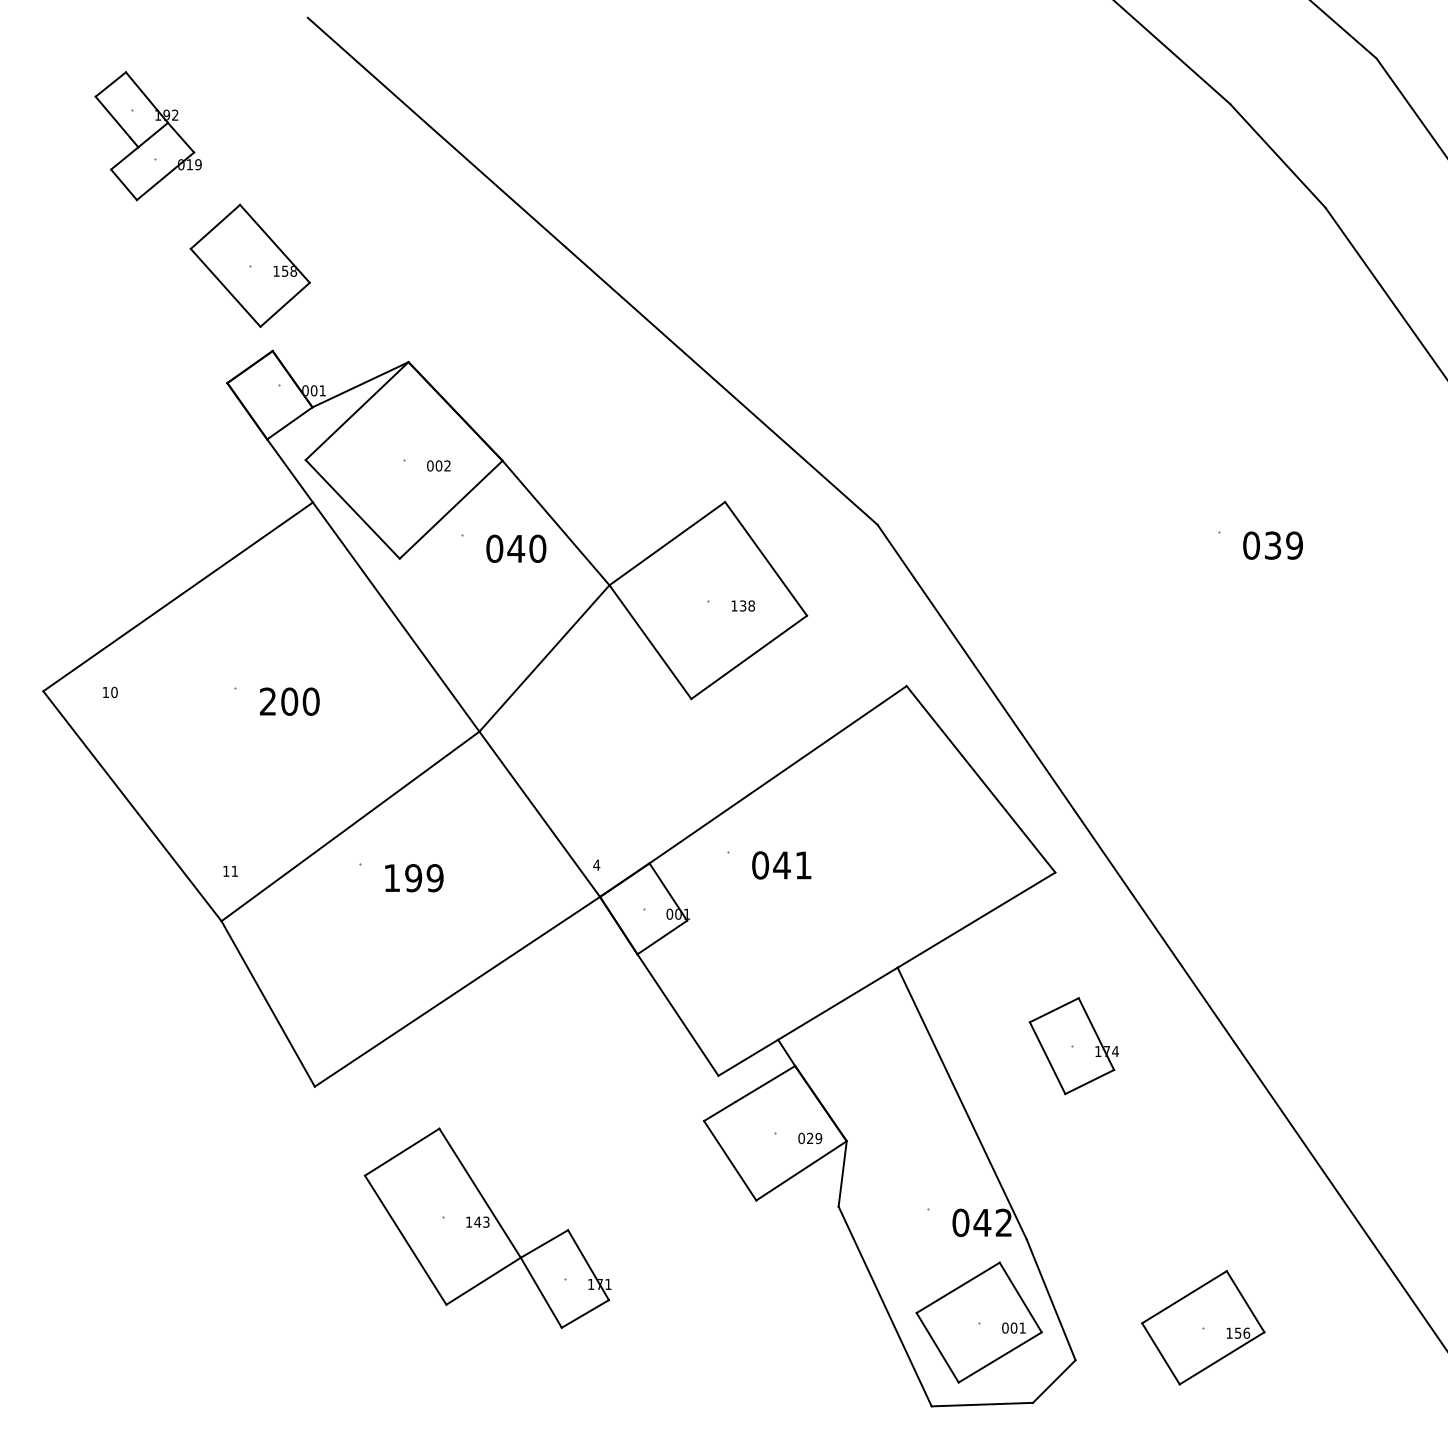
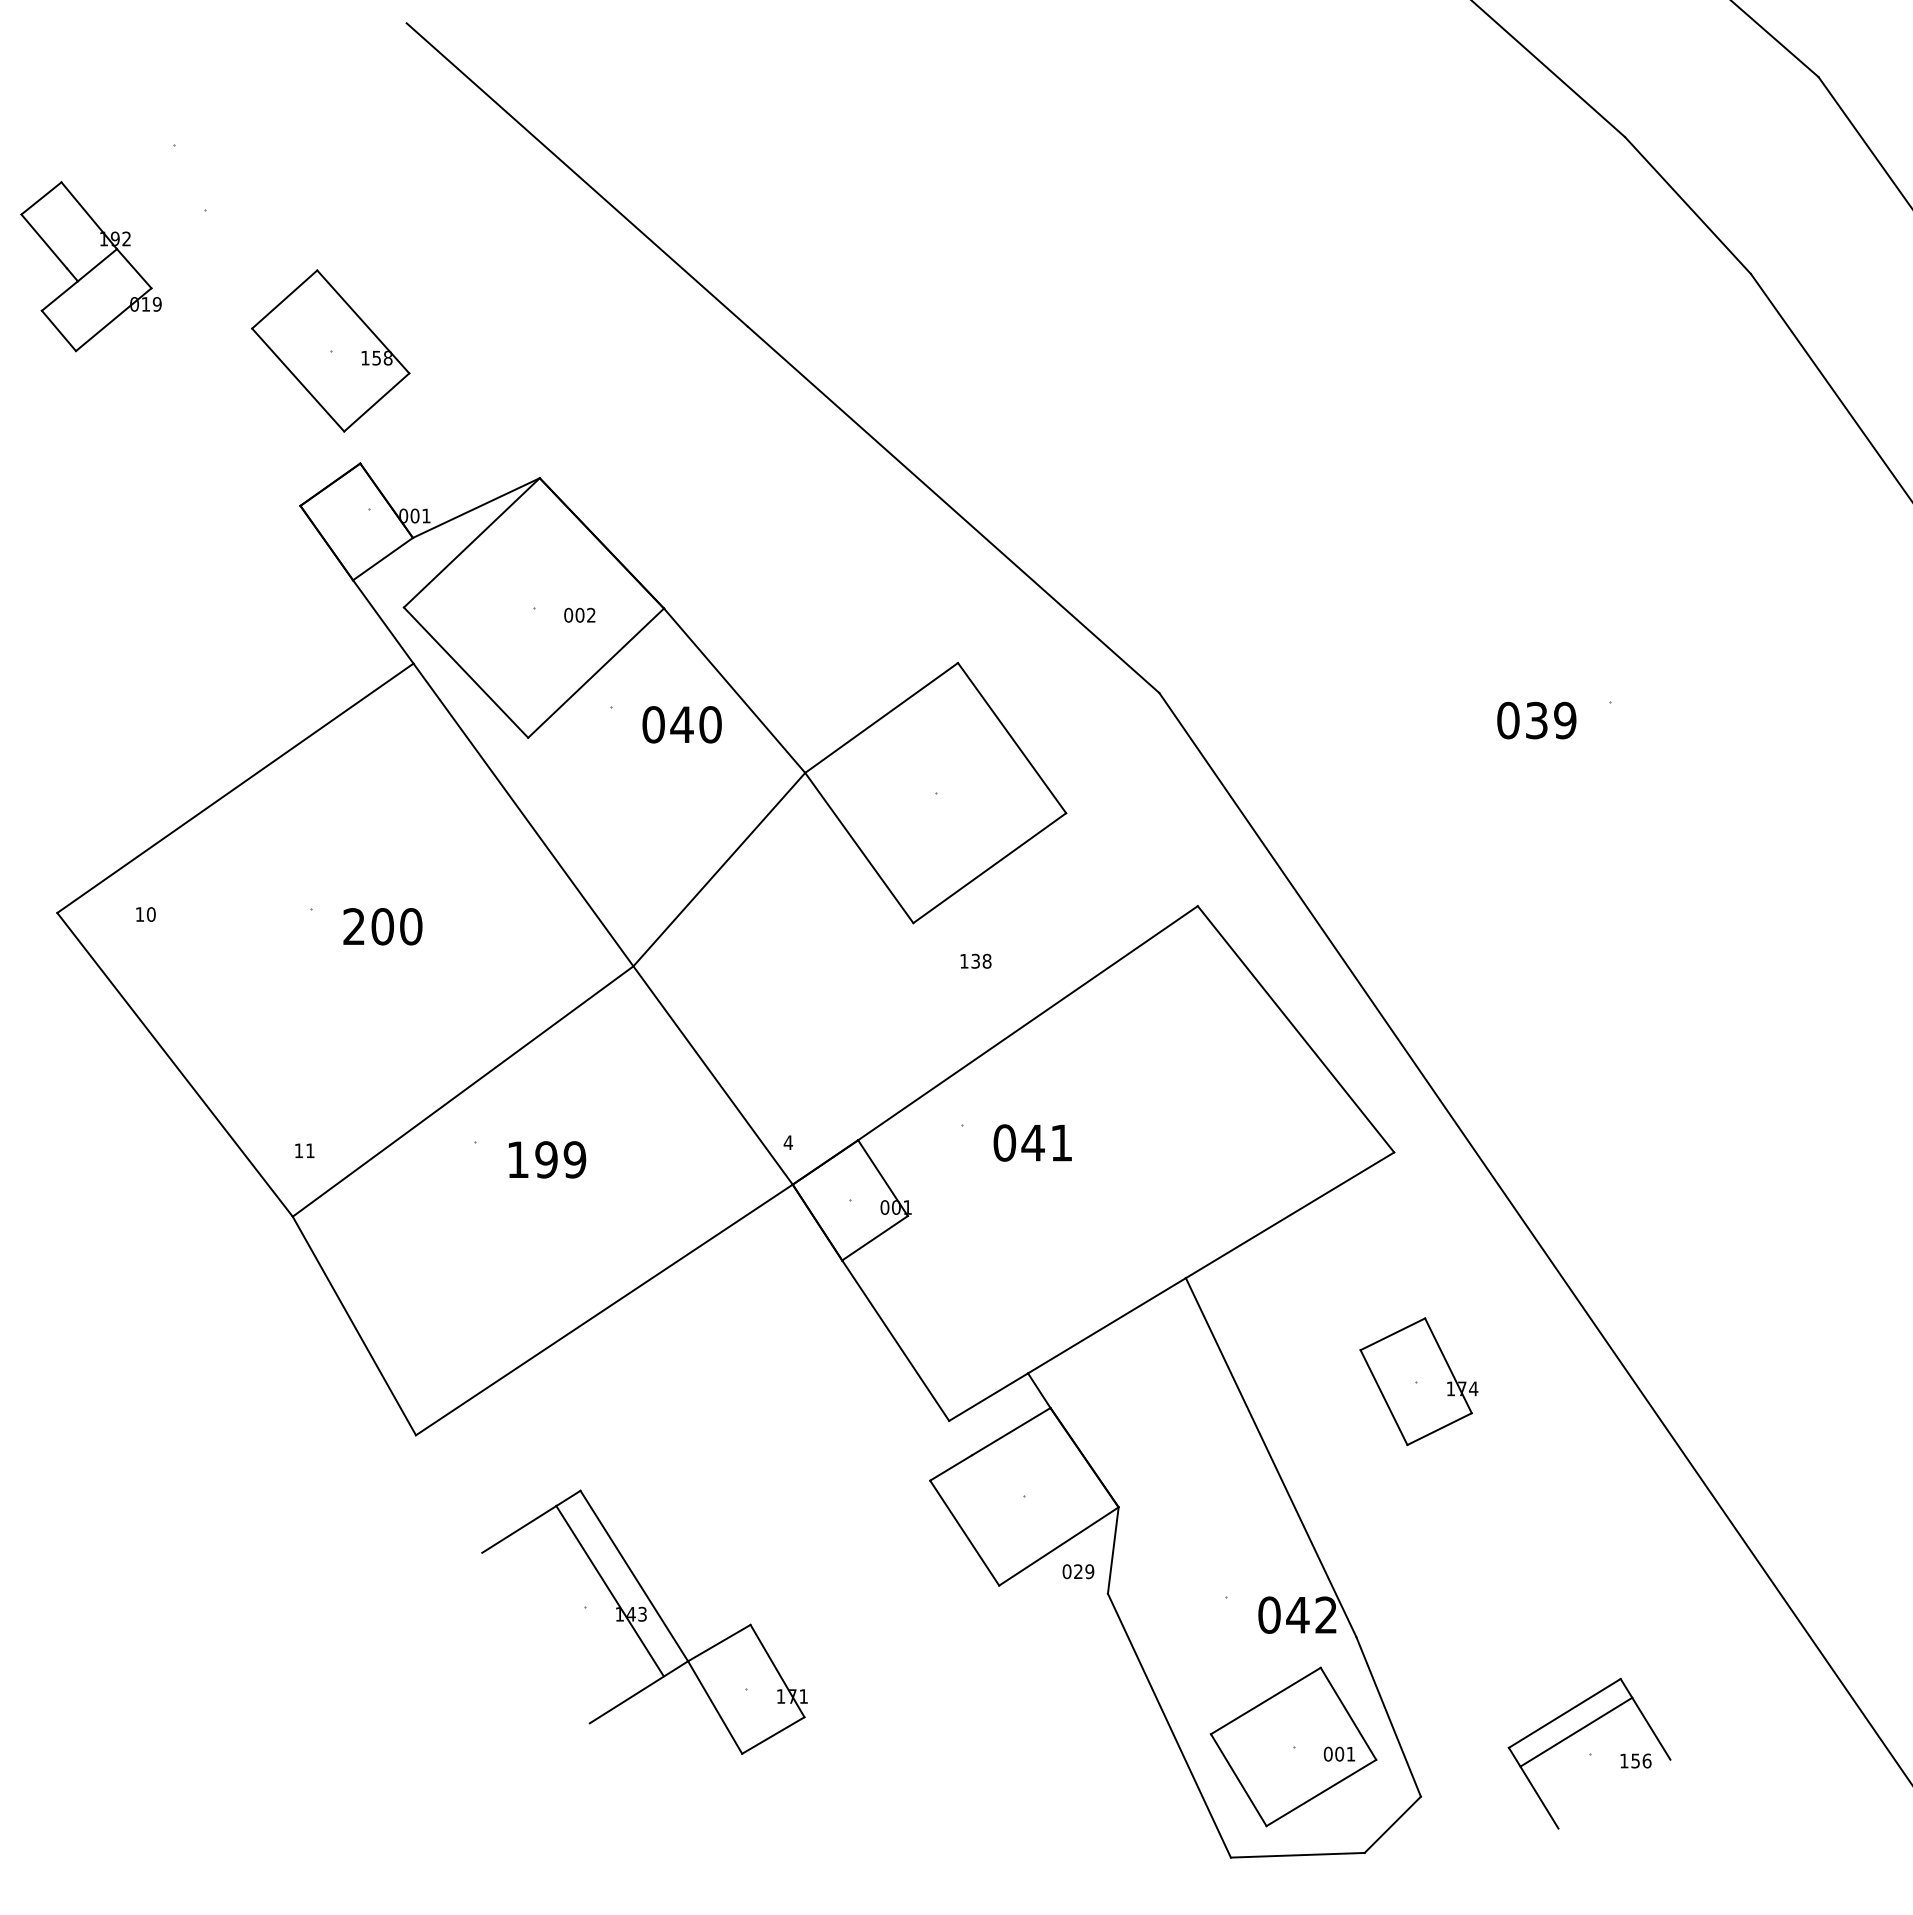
part: (147, 136) -> (90, 266), moved
text: (1272, 545) -> (1536, 720), moved
text: (742, 605) -> (975, 960), moved
text: (810, 1138) -> (1078, 1571), moved
line: (405, 1239) -> (609, 1590), moved
line: (1222, 1357) -> (1576, 1731), moved

